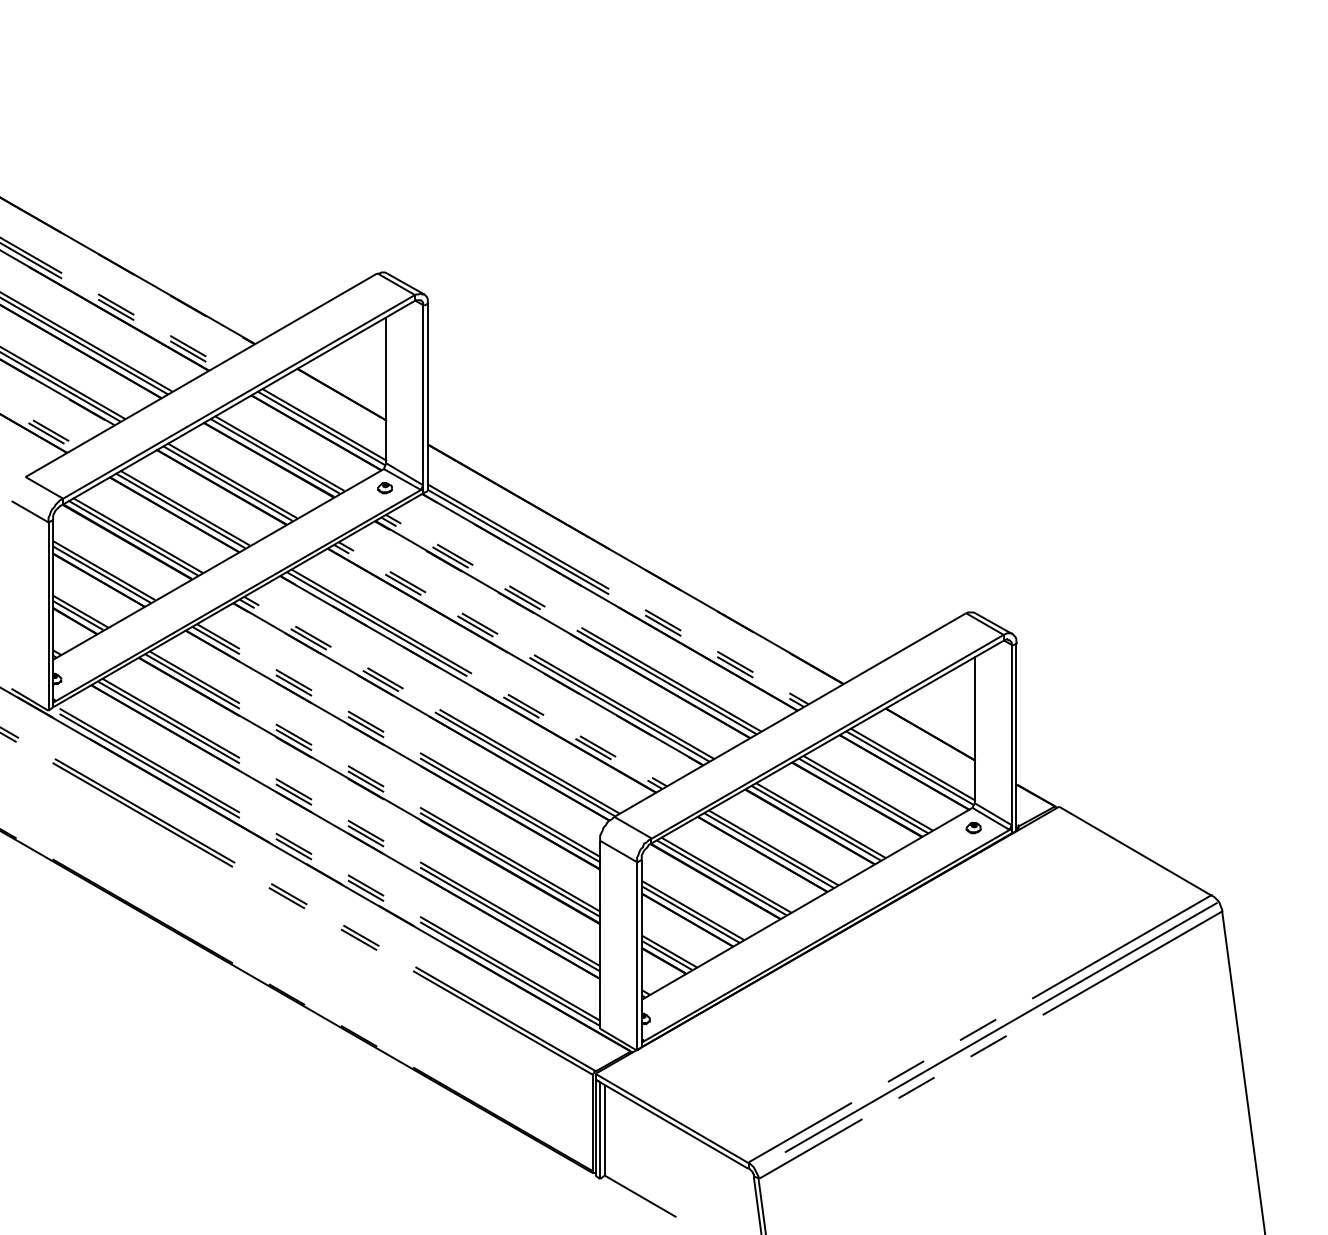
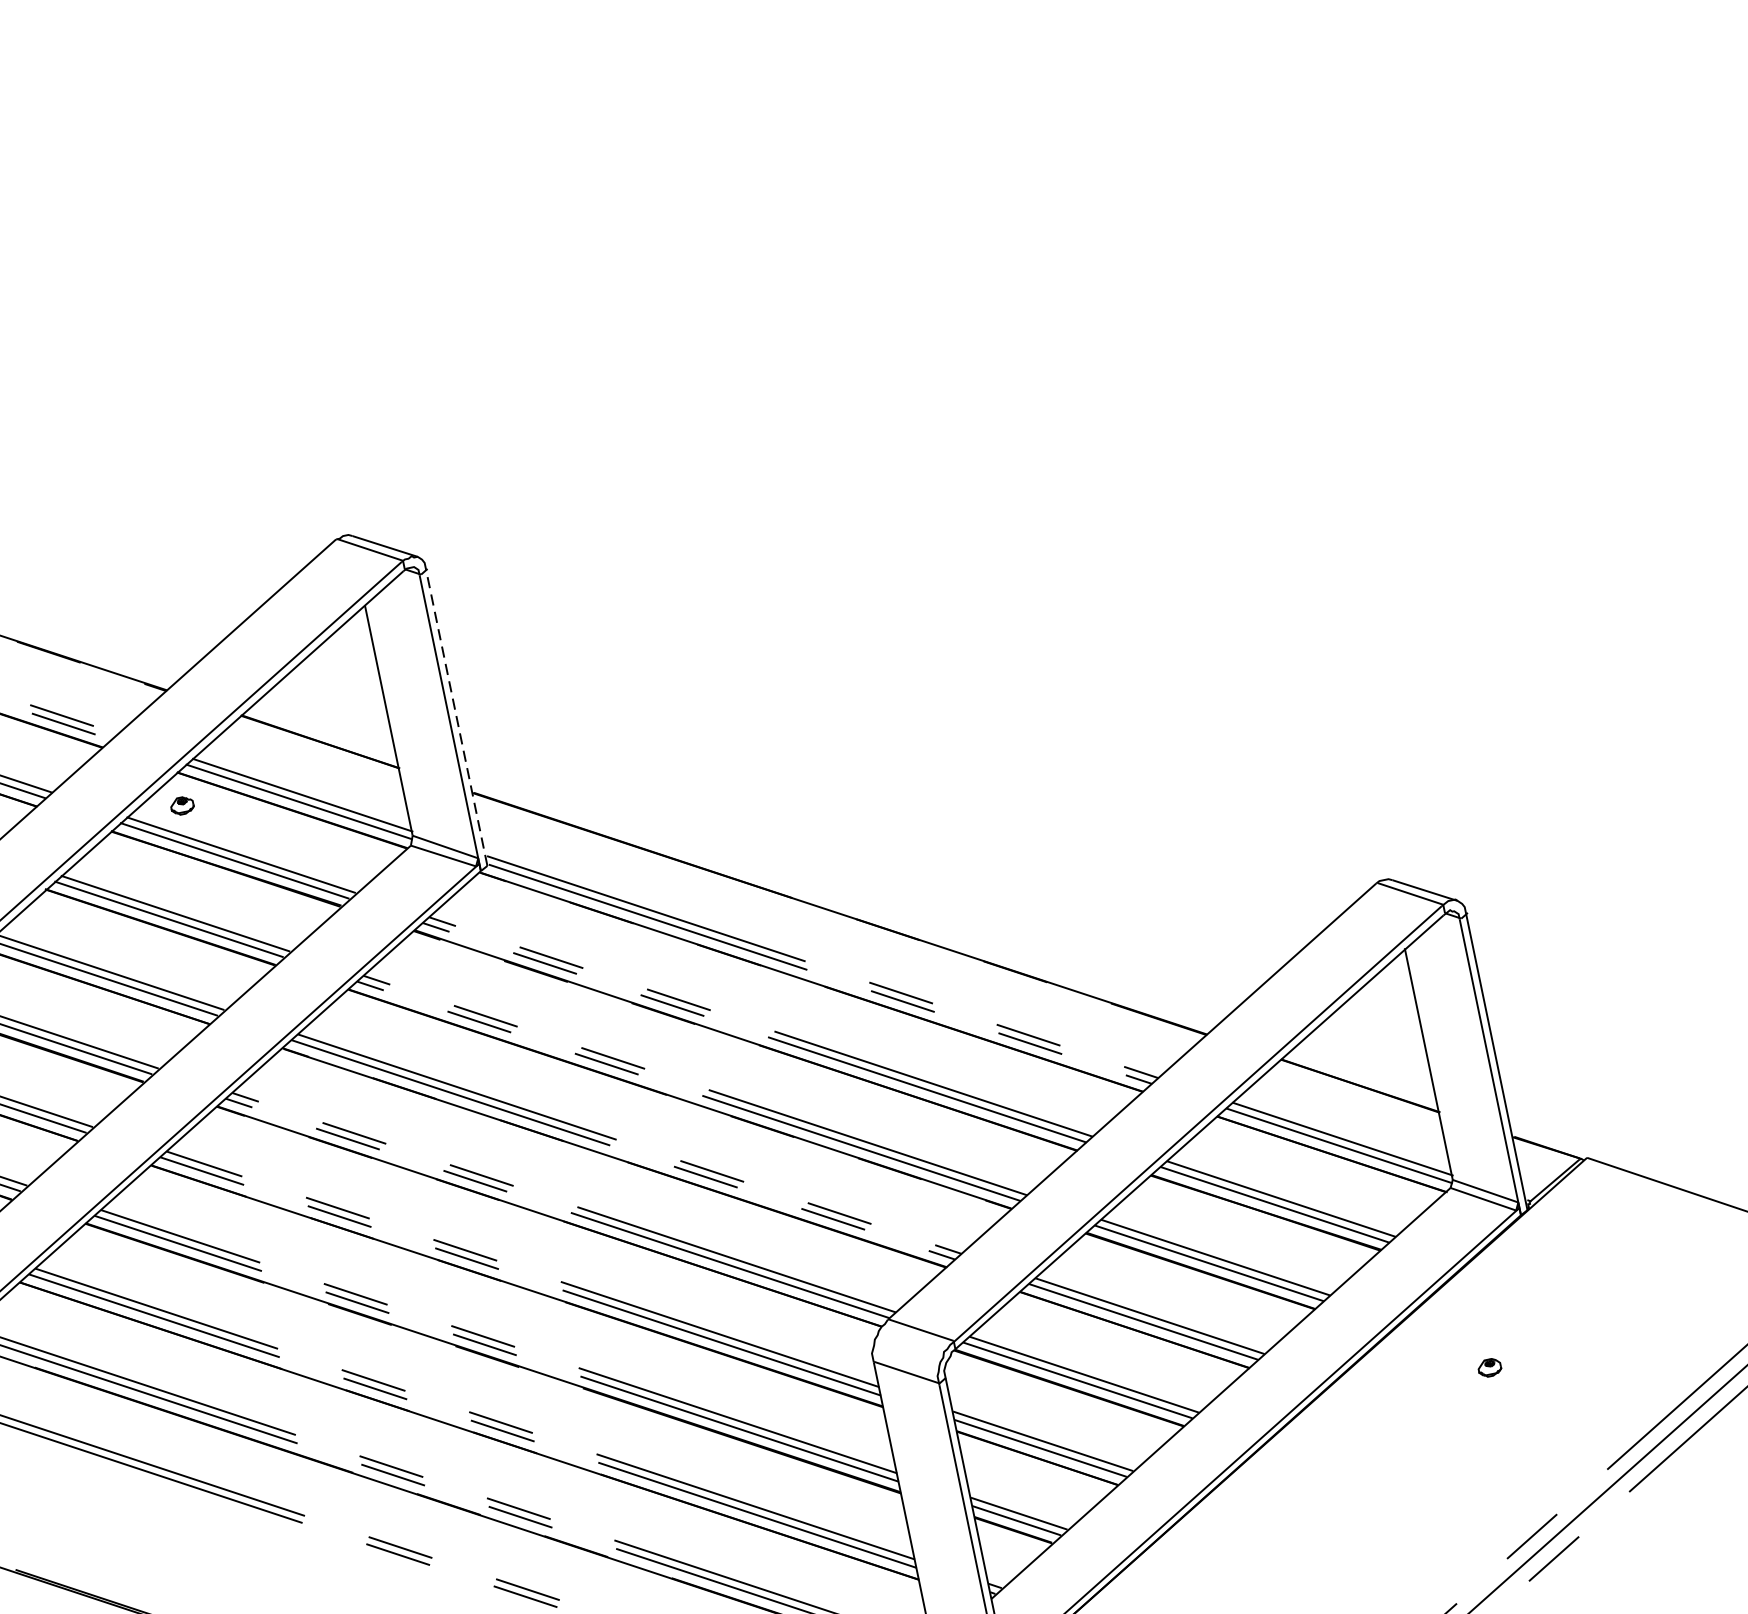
line: (427, 397) -> (456, 718), solid -> dashed
part: (384, 488) -> (181, 806), moved
part: (973, 828) -> (1489, 1368), moved

